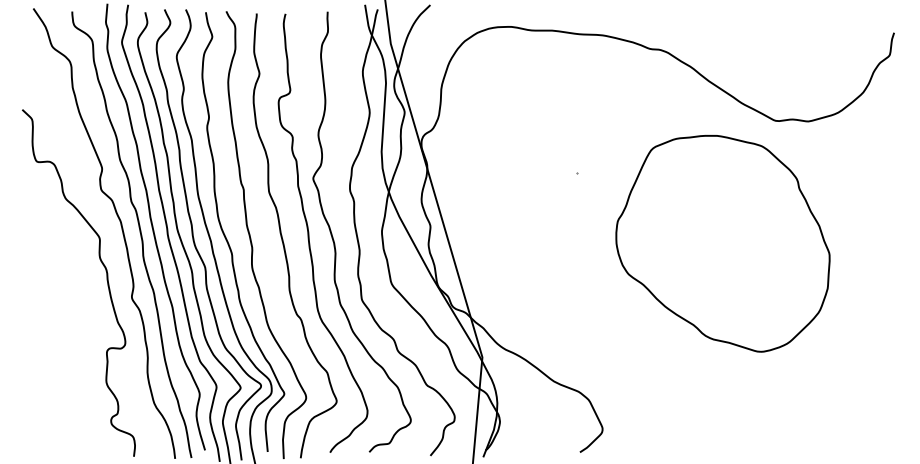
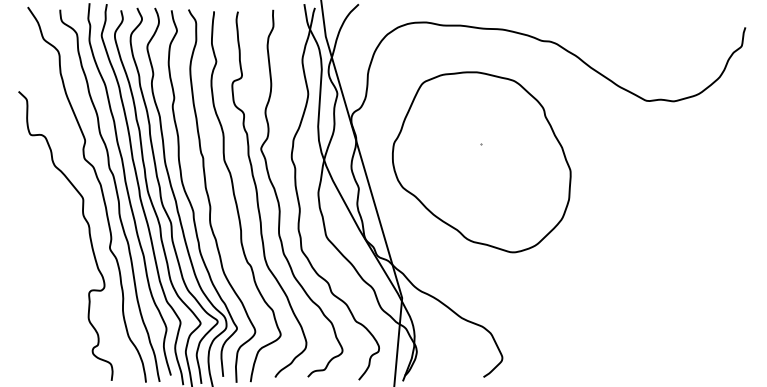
part: (722, 243) -> (481, 162), moved

